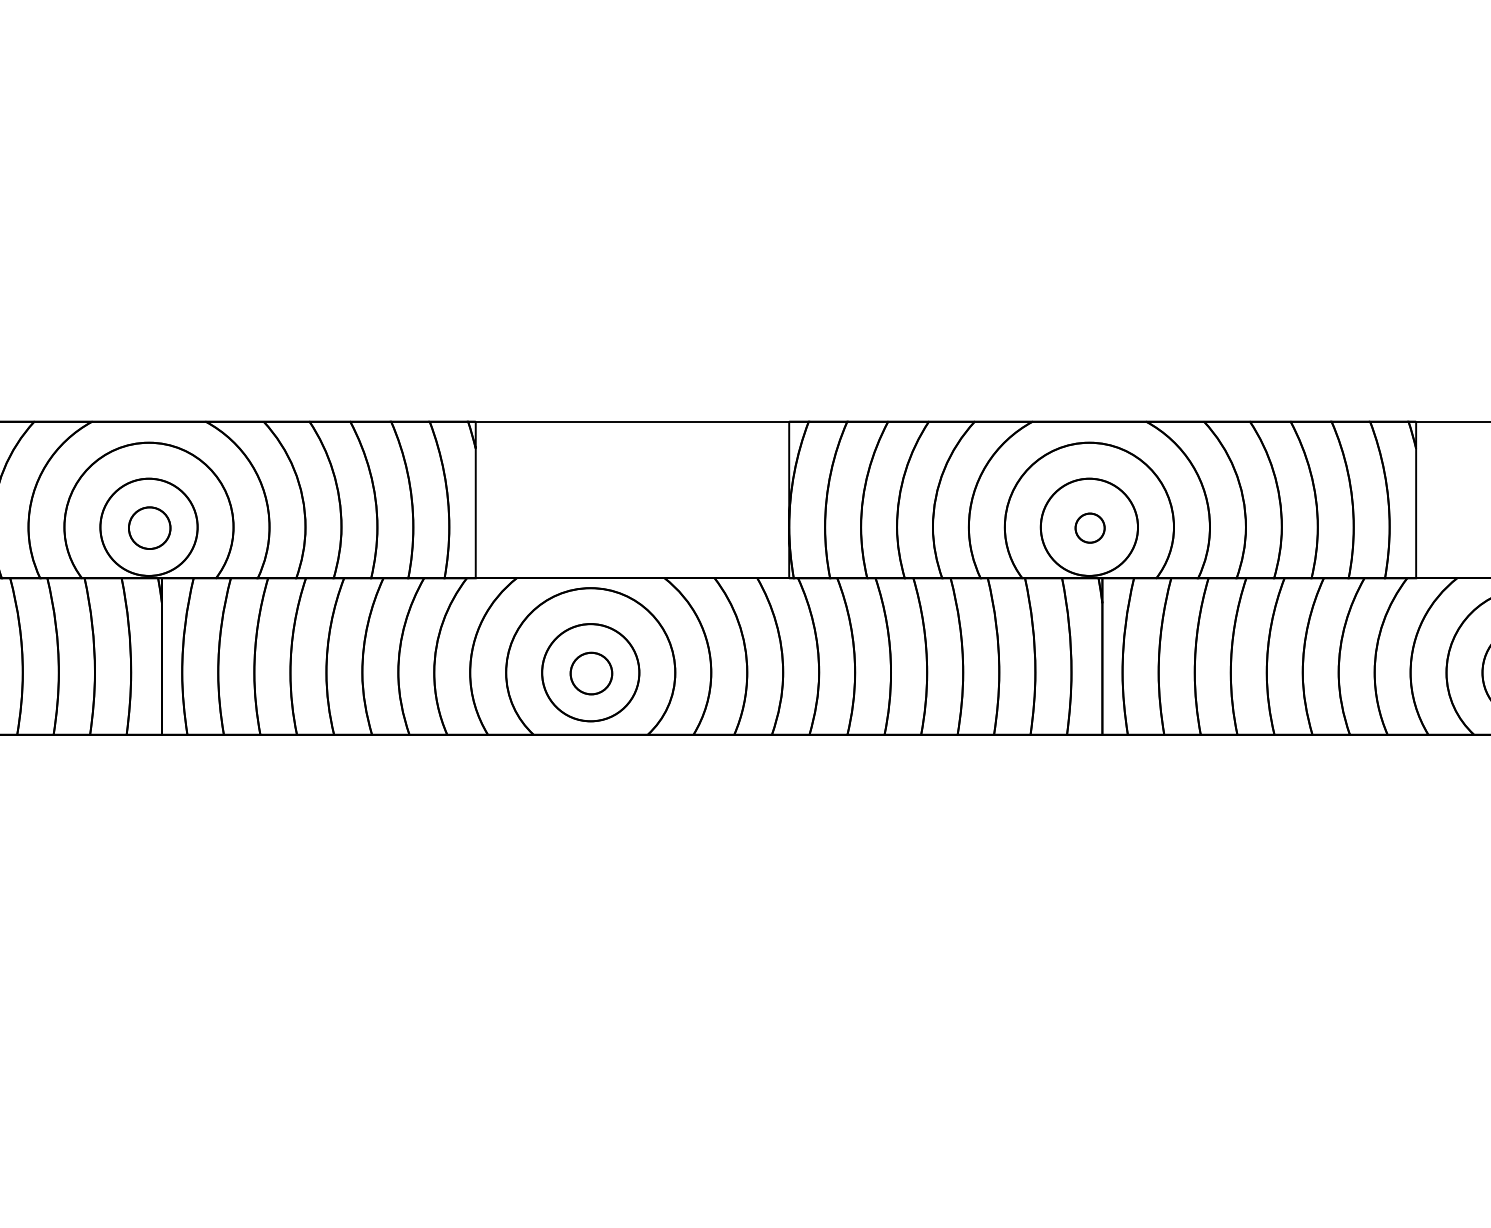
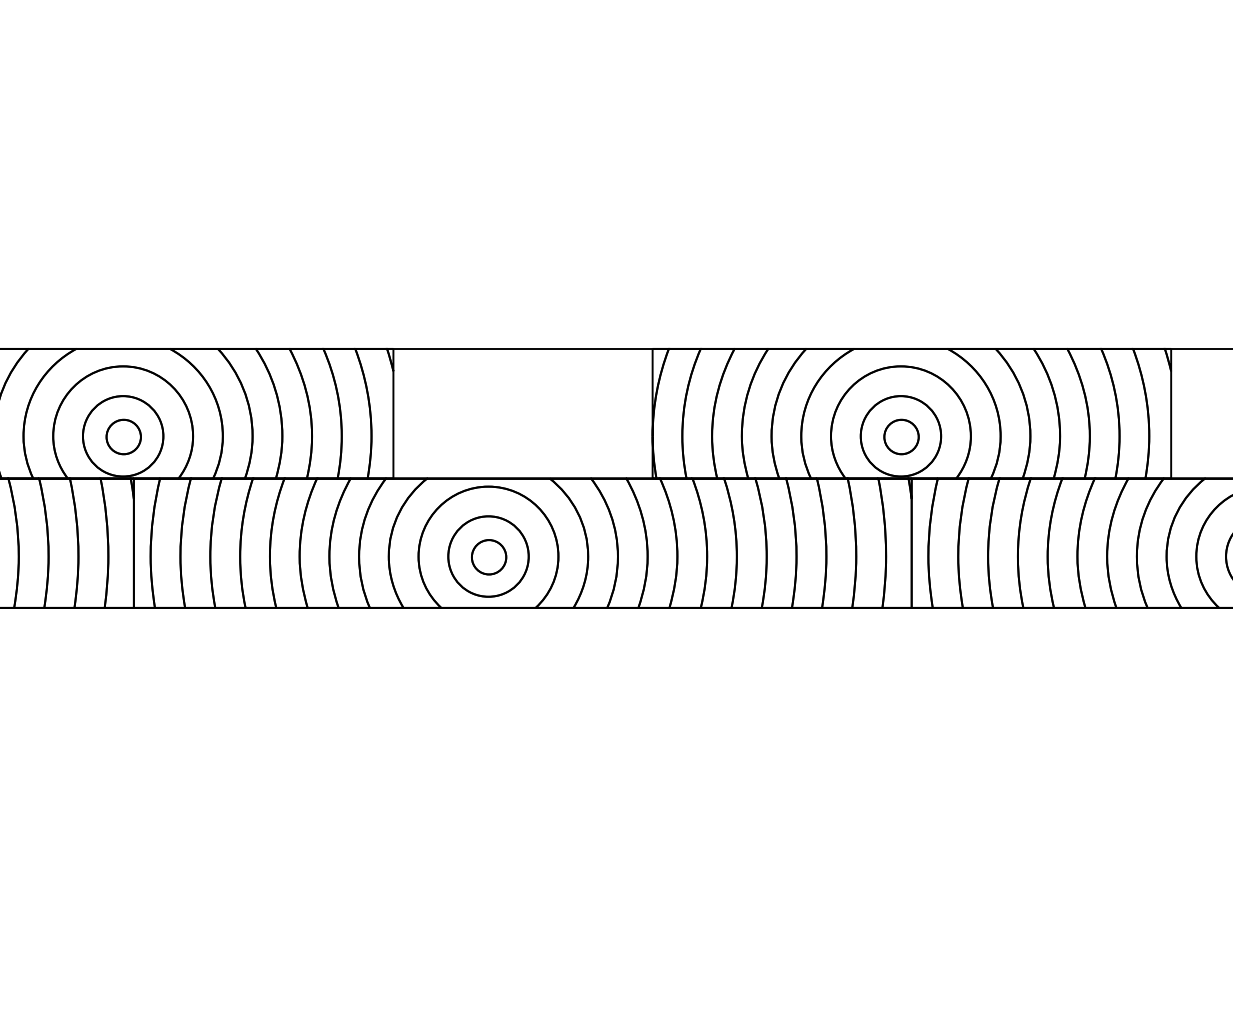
part: (1090, 527) -> (901, 436), size x1.43

